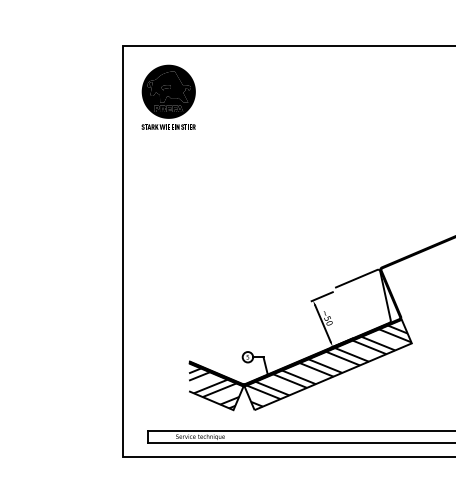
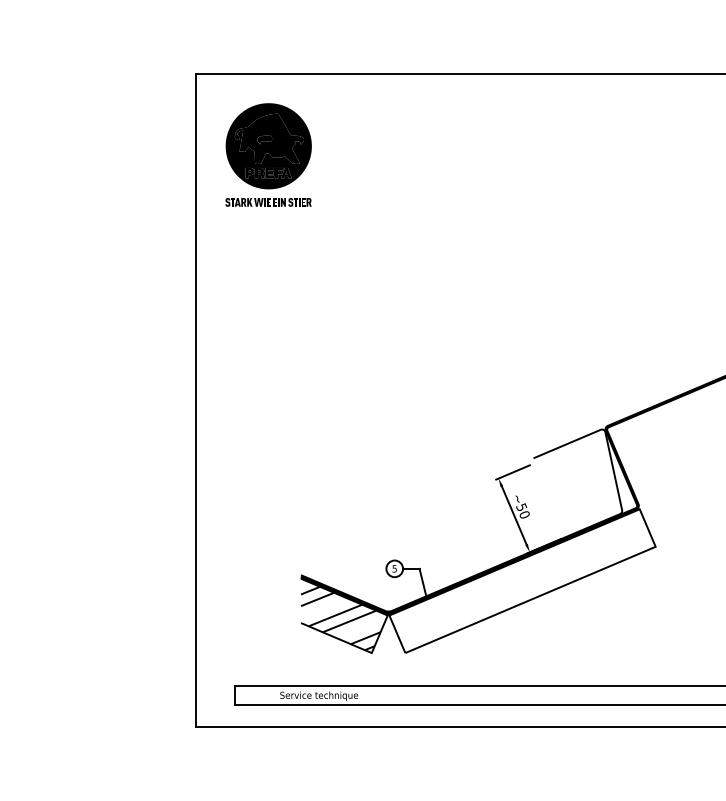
hatch: (328, 365) -> (523, 581), removed

